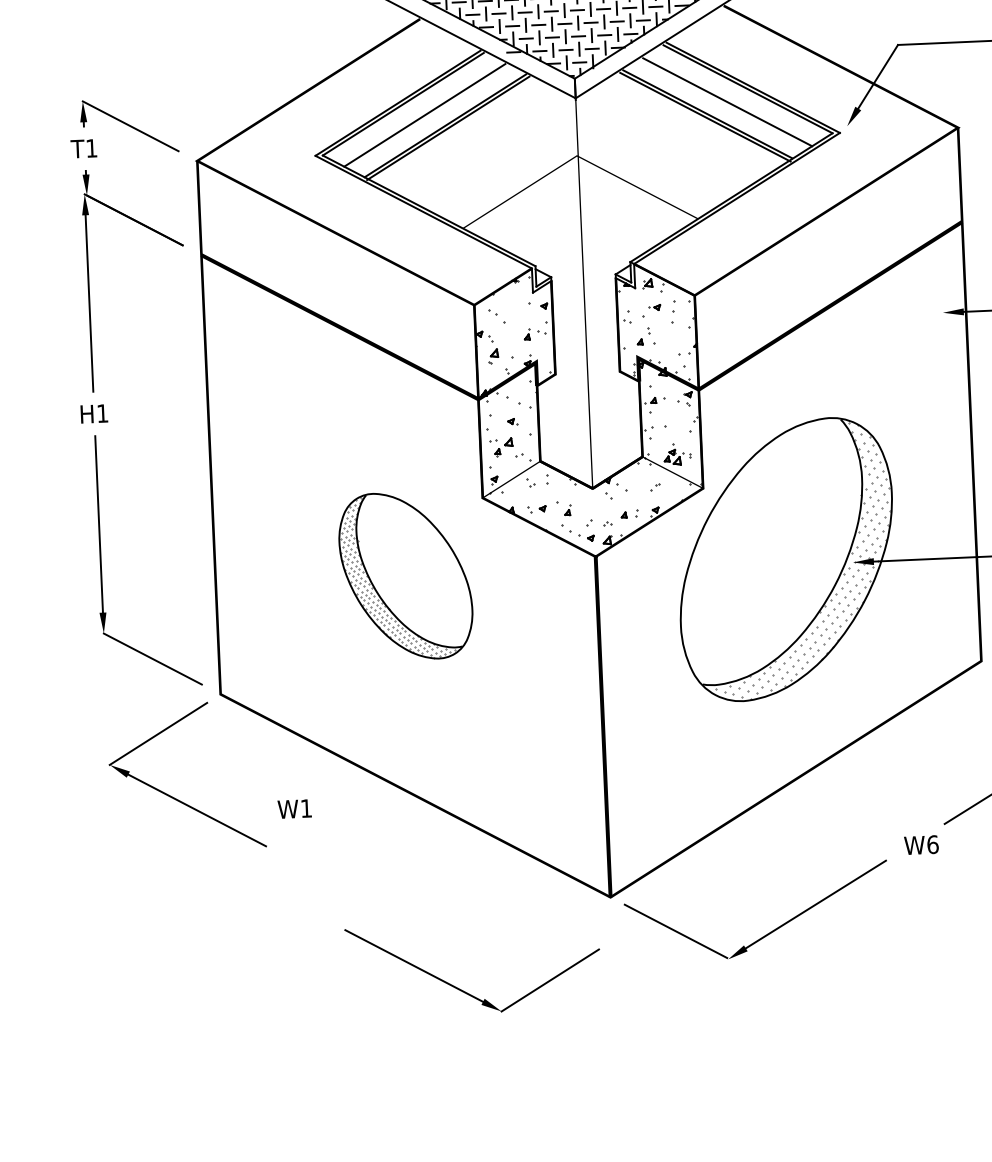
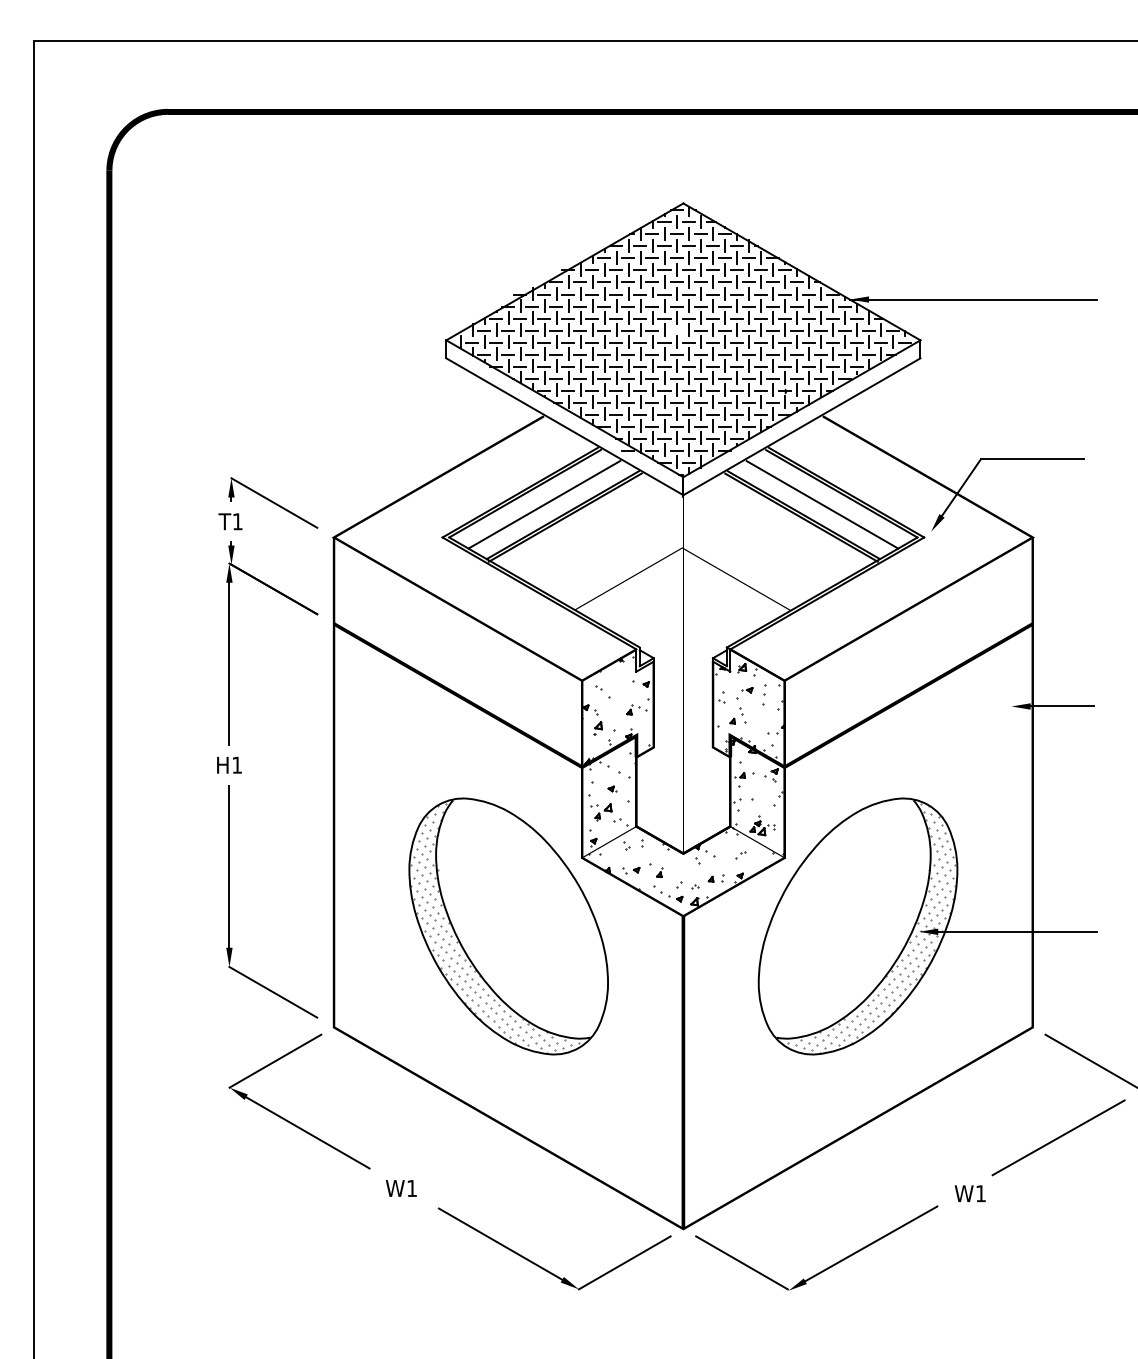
part: (405, 576) -> (508, 926), size x1.67
text: (293, 809) -> (400, 1188), moved
text: (933, 844) -> (981, 1193), W6 -> W1
part: (462, 989) -> (543, 1267), moved

